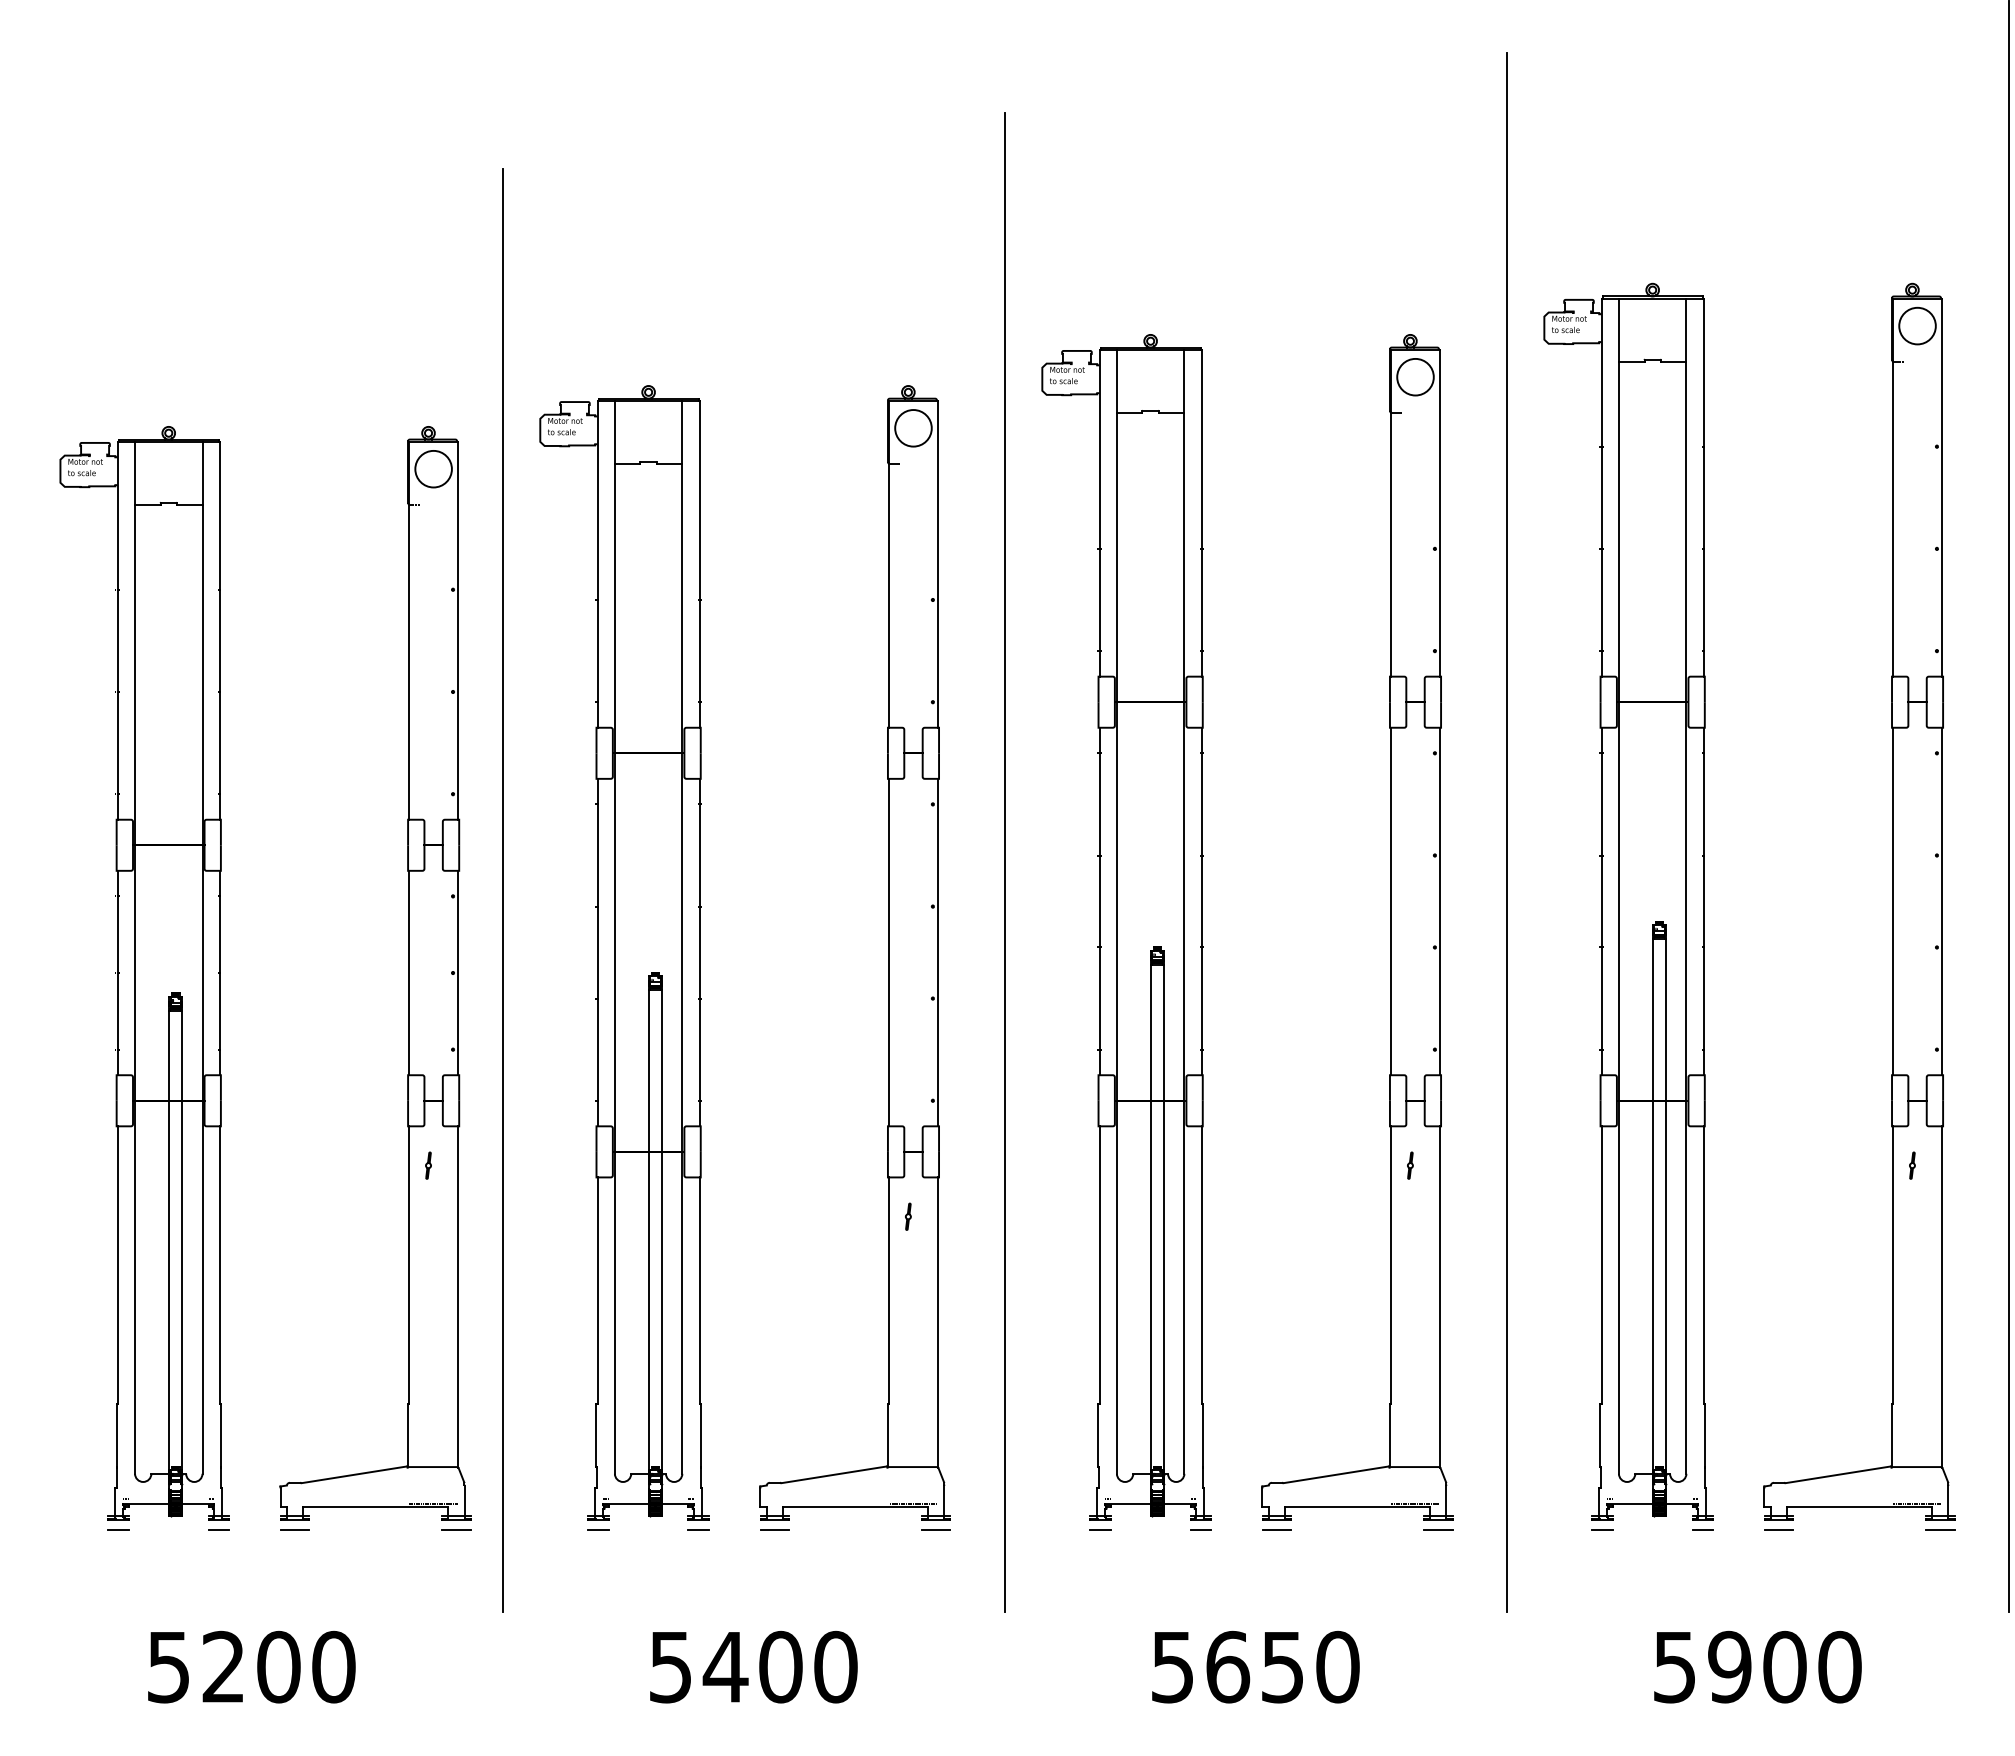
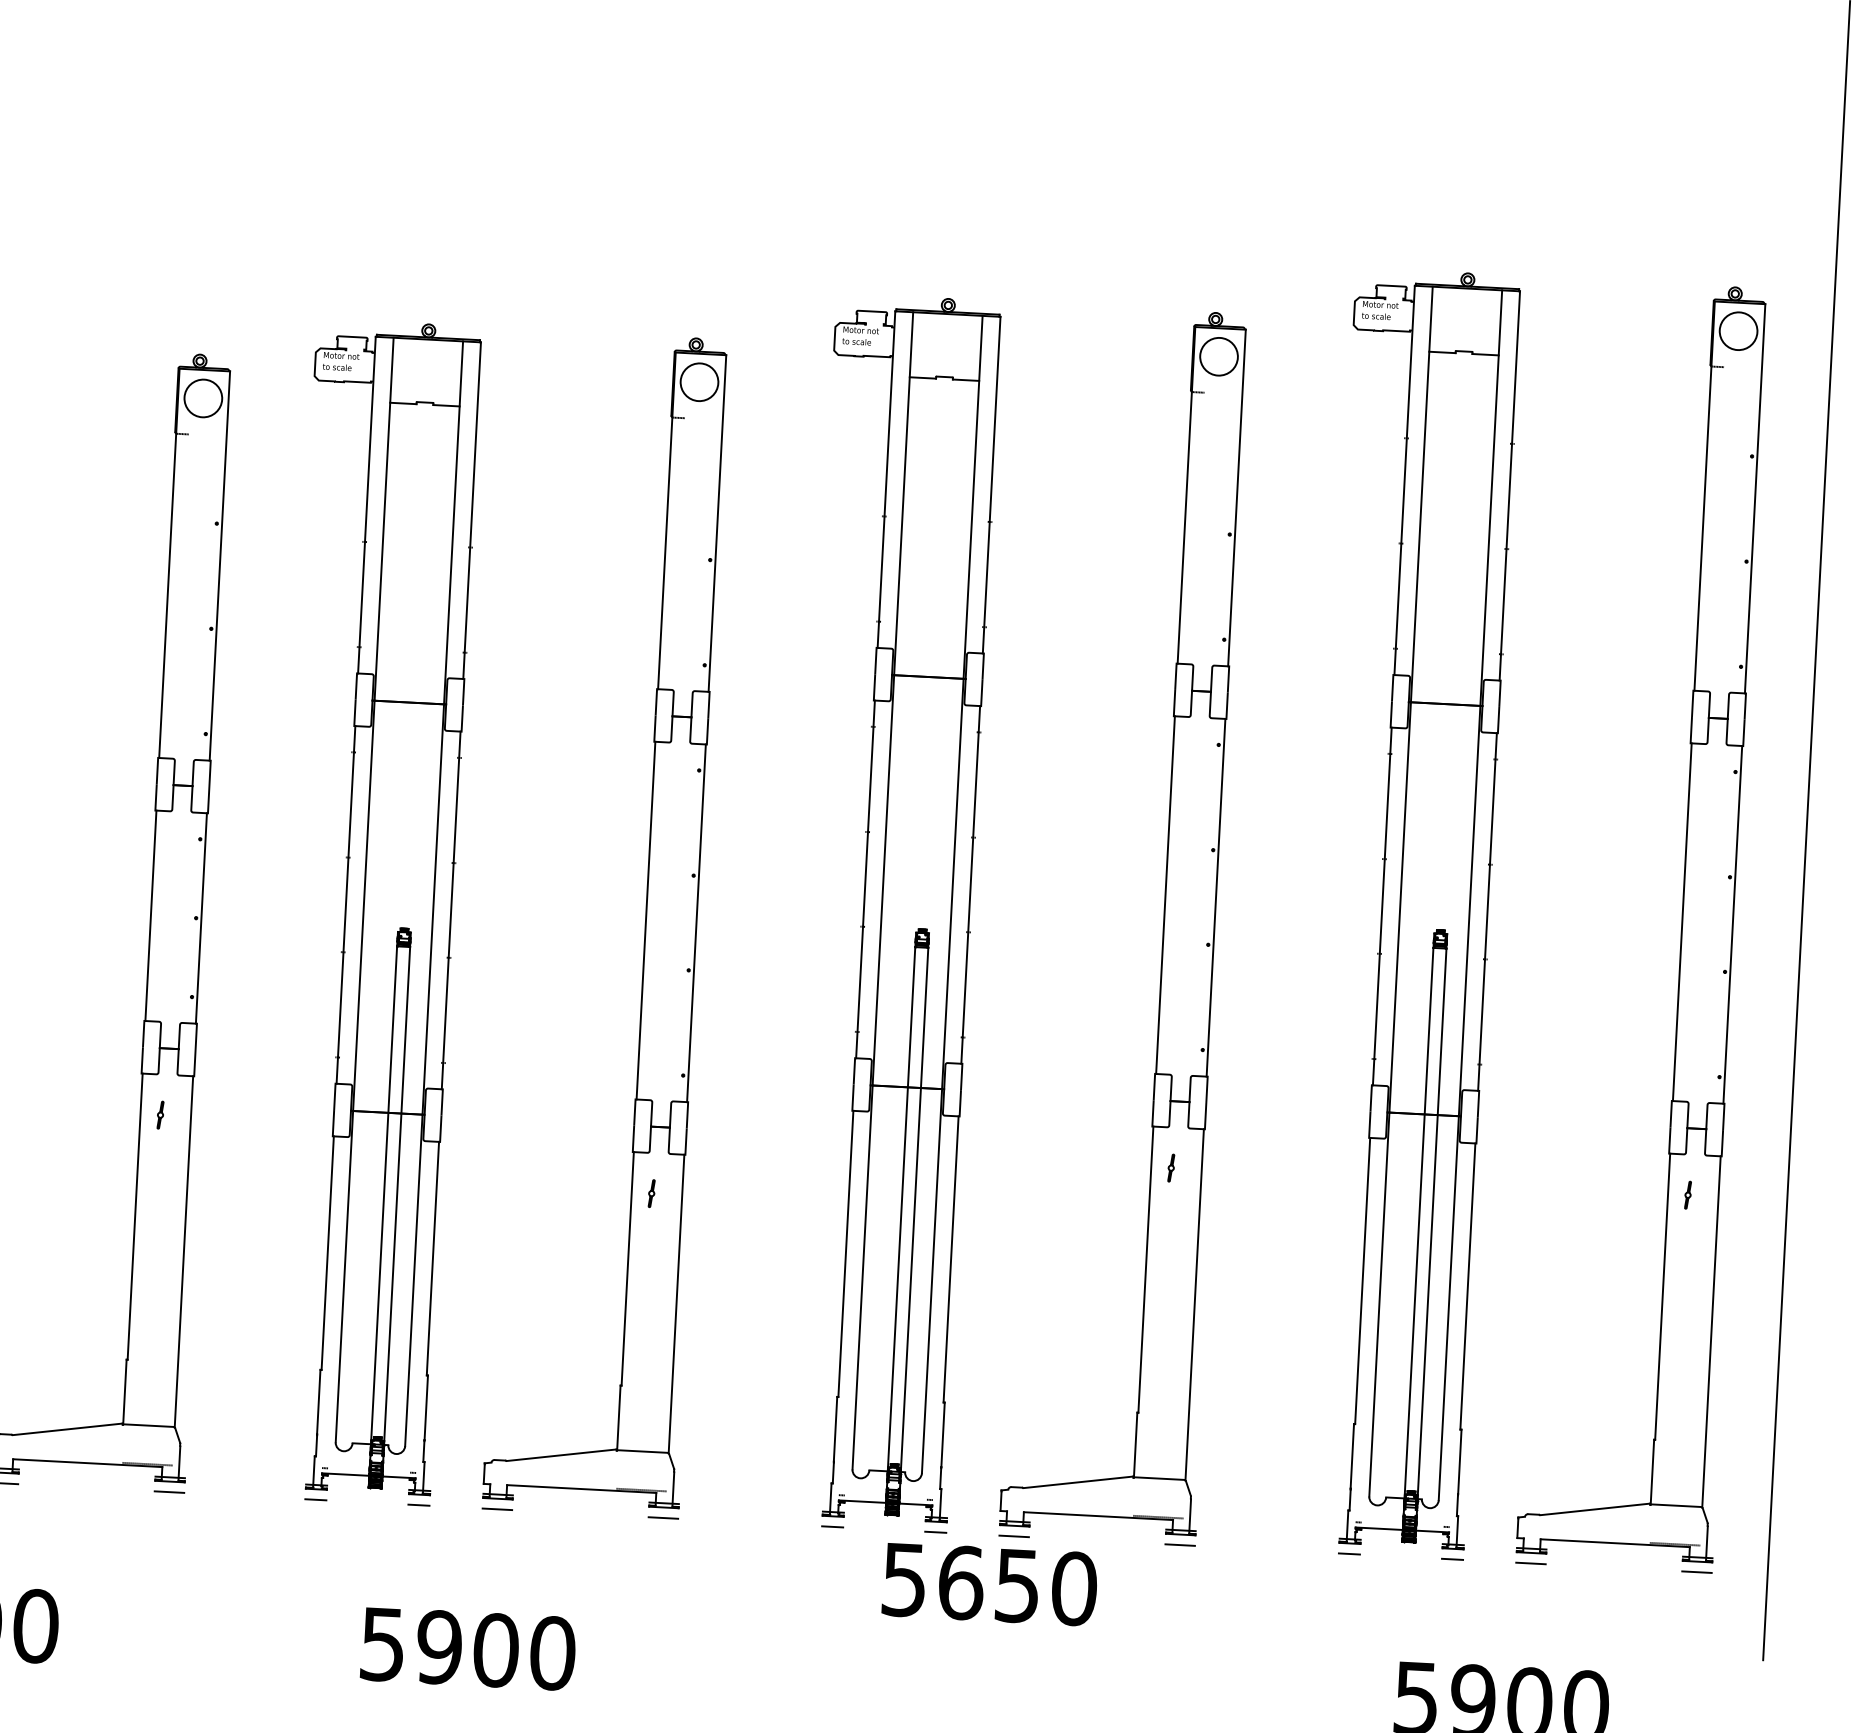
line: (1506, 832) -> (1288, 830), removed
line: (1004, 862) -> (769, 834), removed
line: (502, 890) -> (251, 835), removed
text: (725, 1666) -> (439, 1646), 5400 -> 5900
text: (1255, 1666) -> (989, 1583), moved

